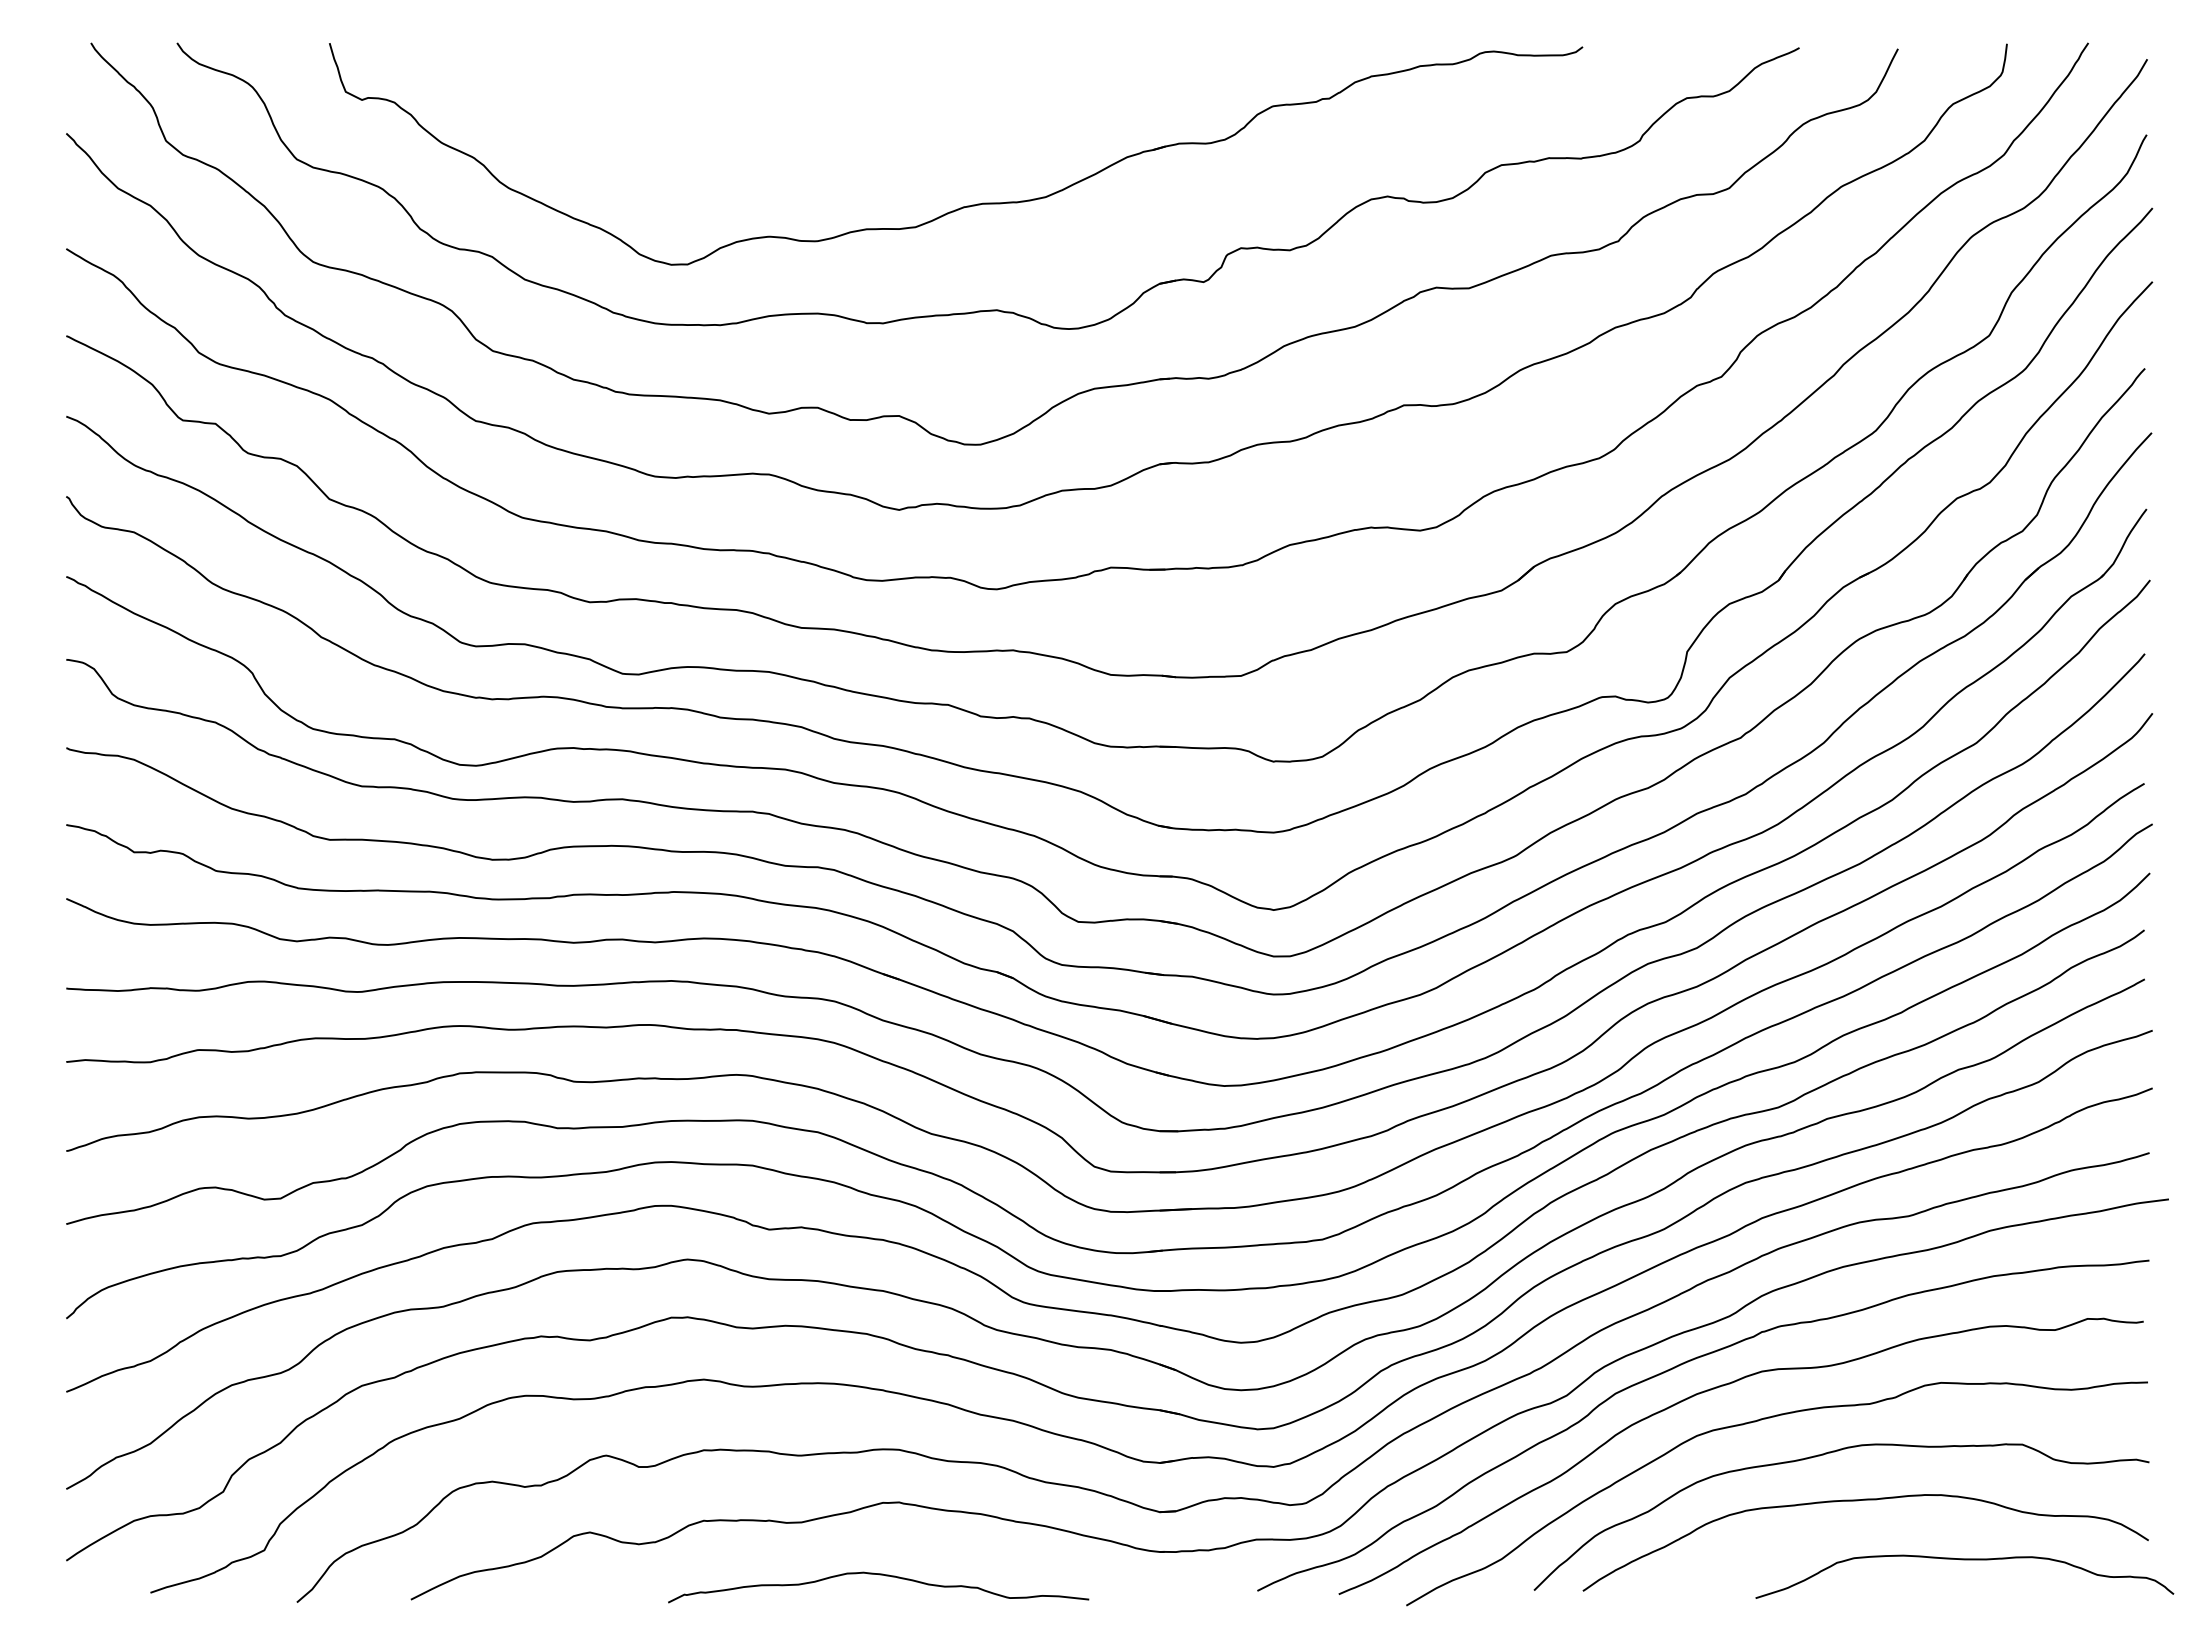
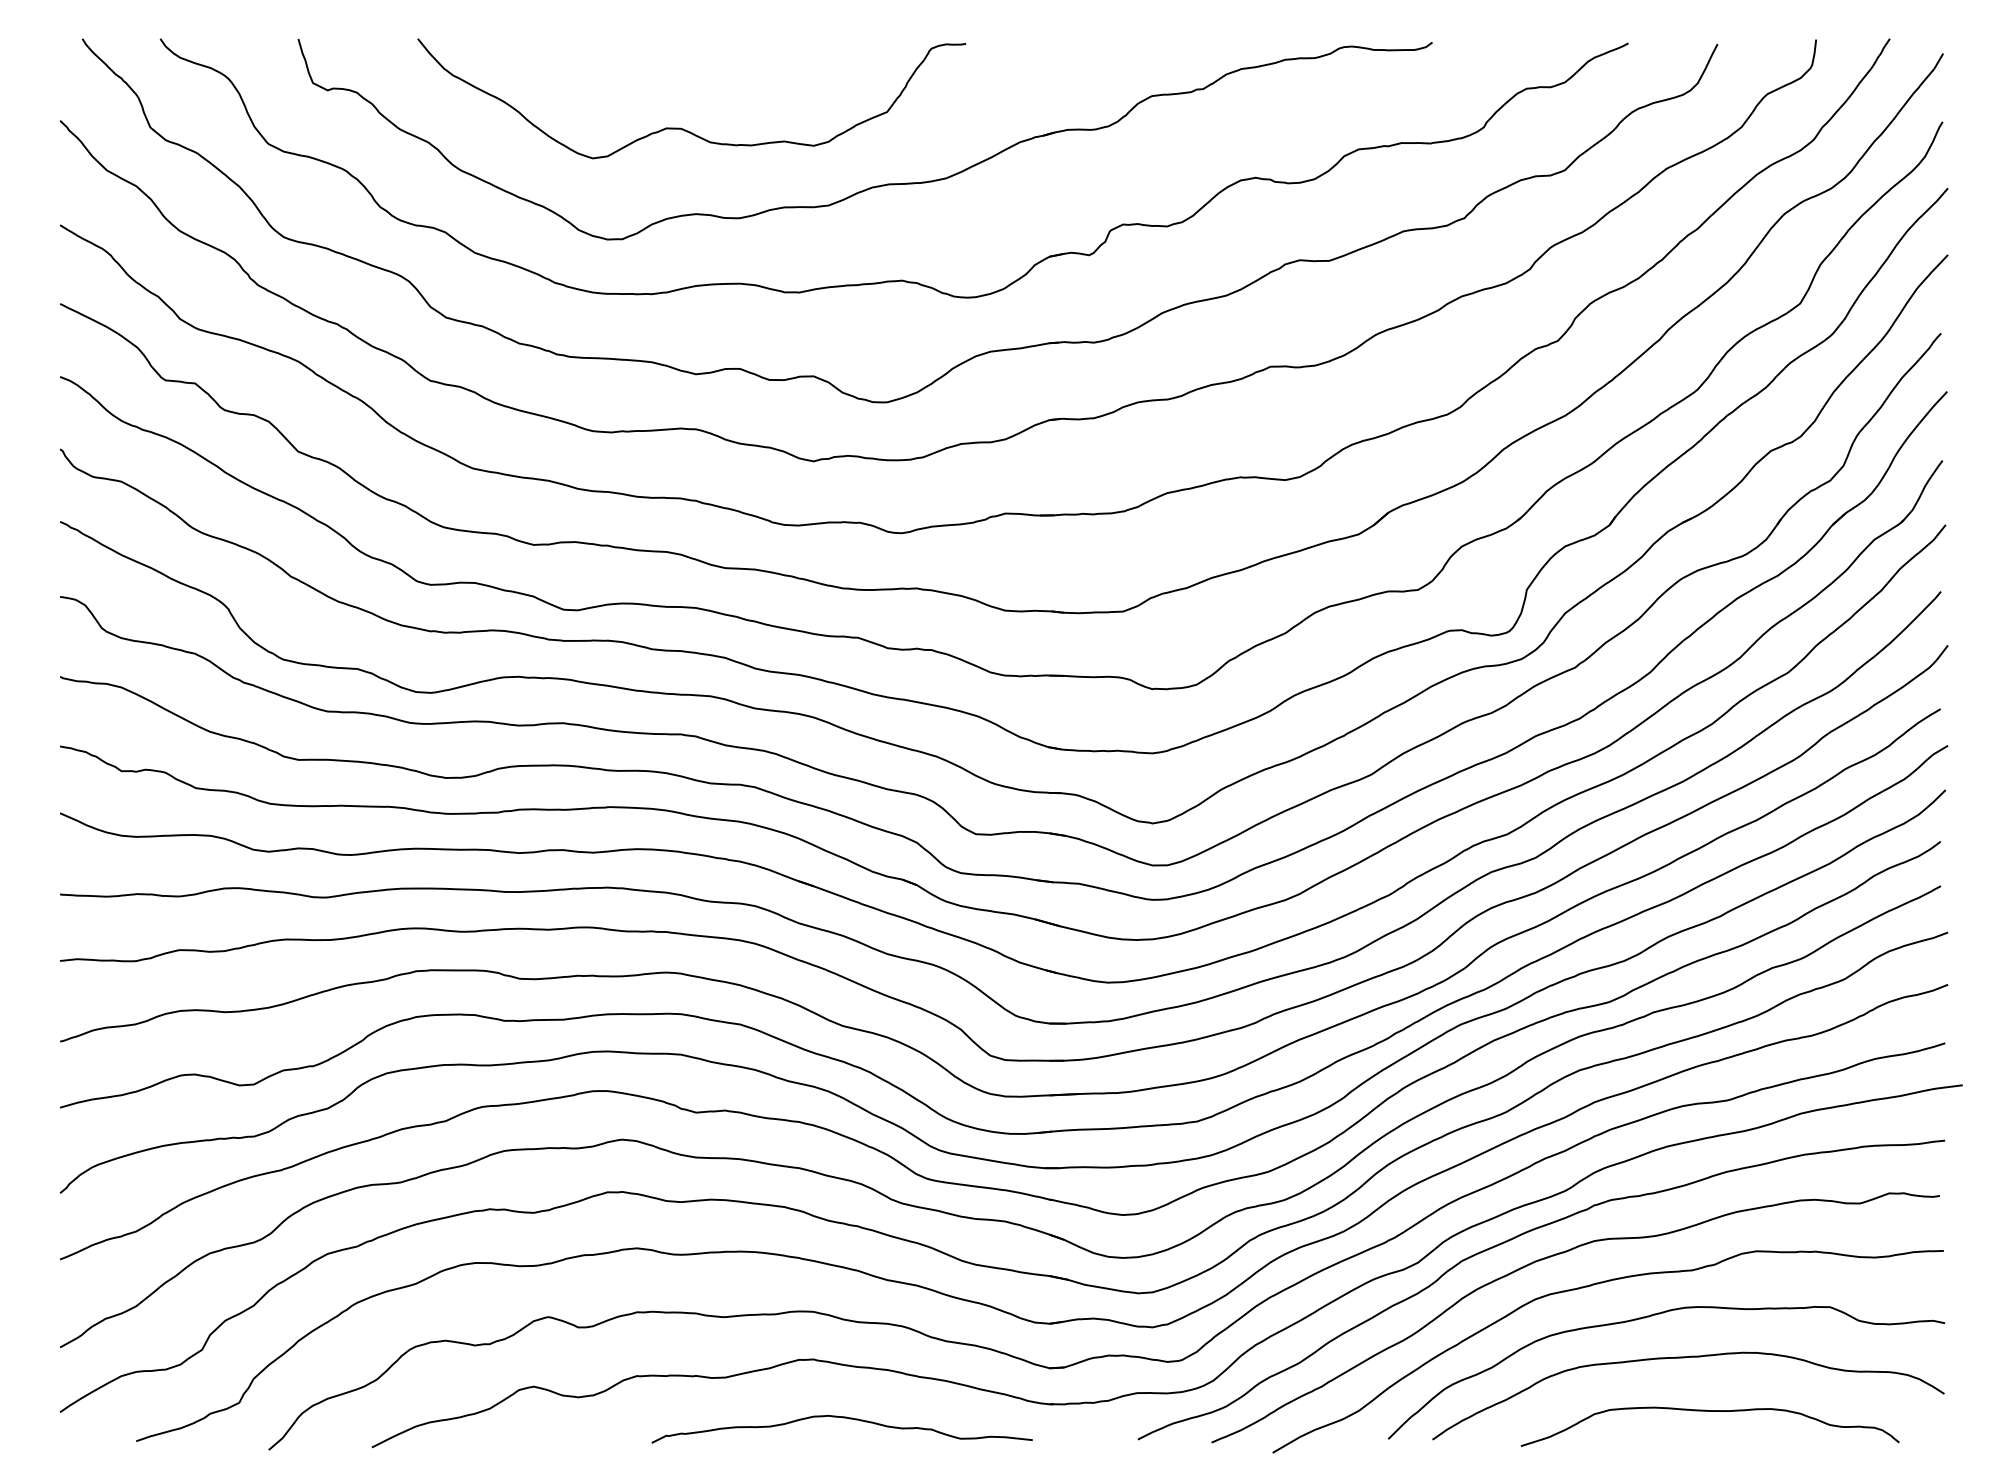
curve: (753, 141) -> (681, 127), added
curve: (1964, 1560) -> (1709, 1412), moved
curve: (879, 1575) -> (842, 1418), moved

